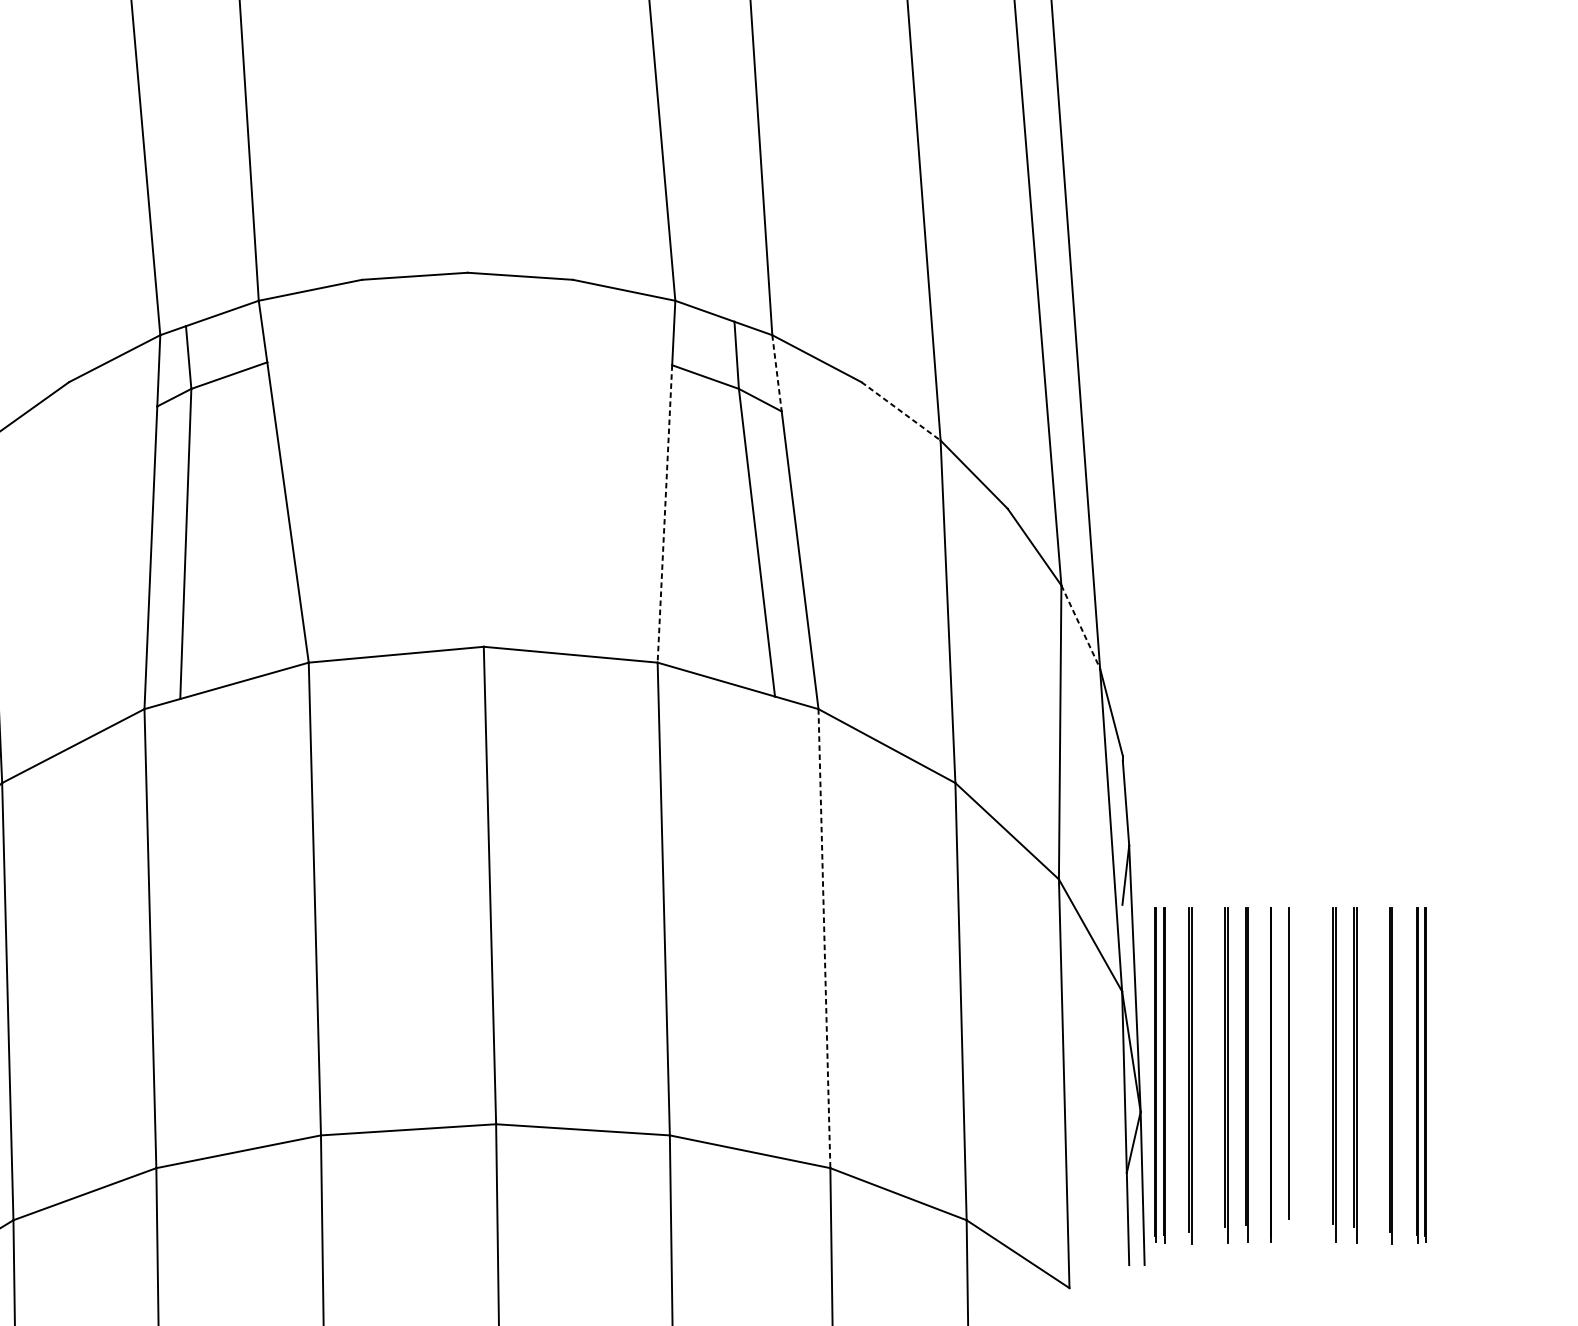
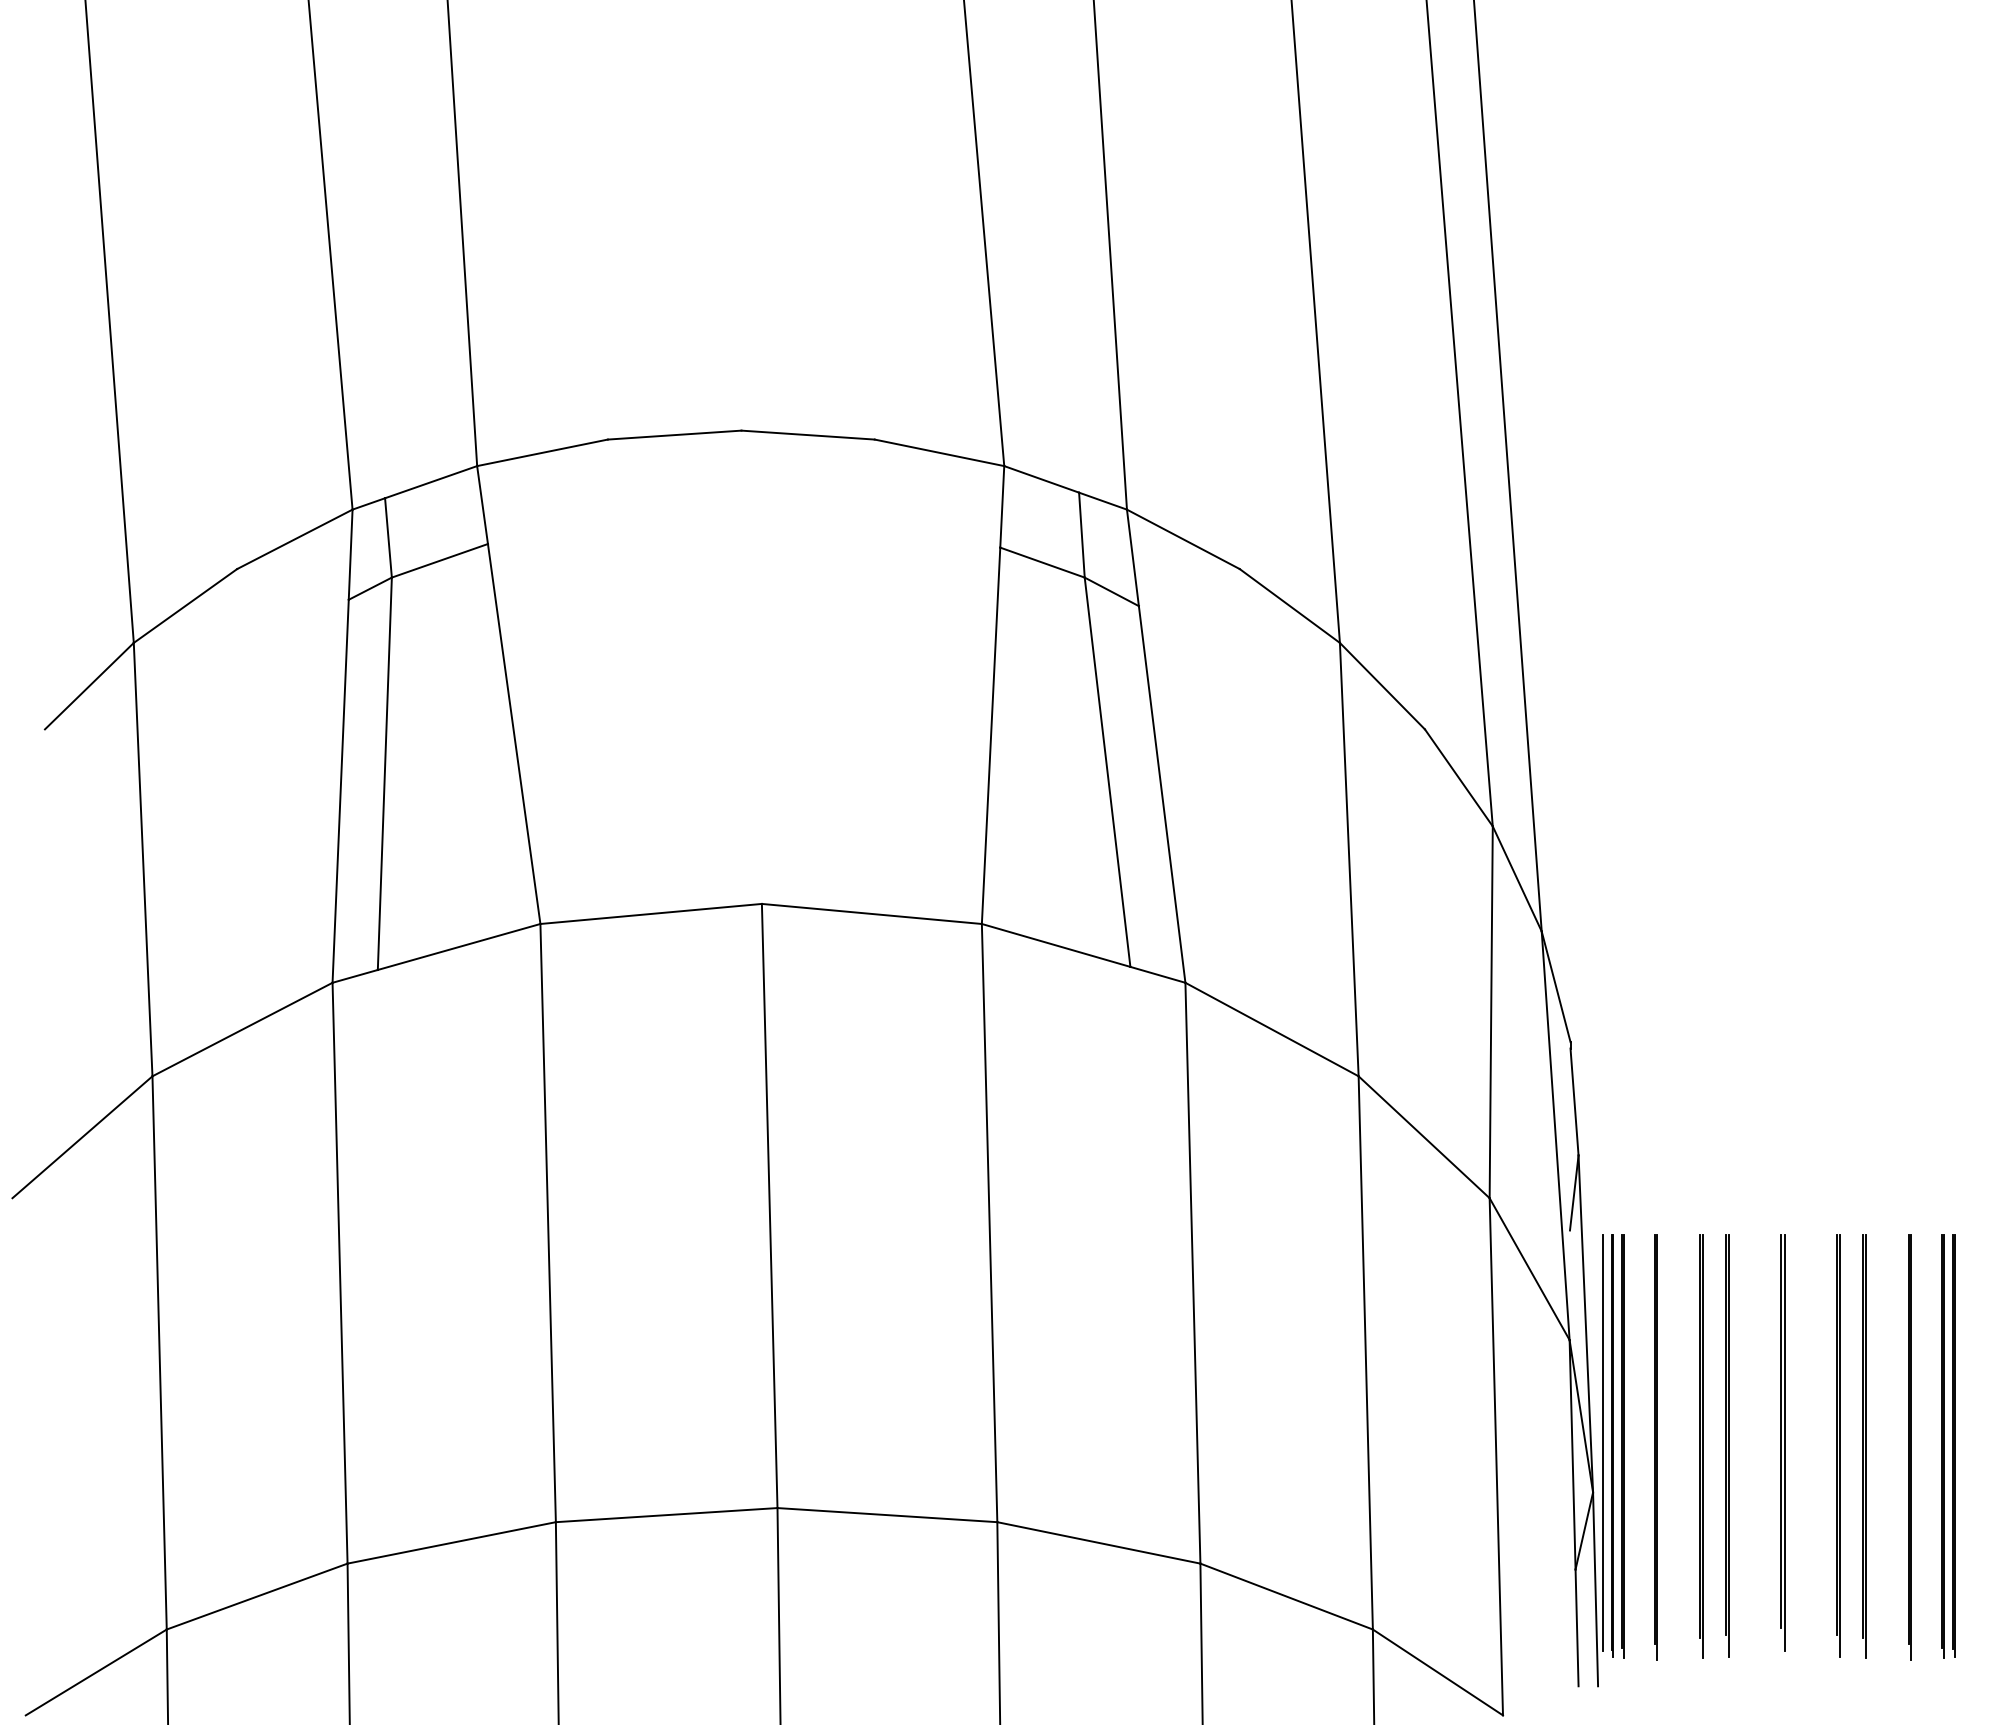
line: (776, 373) -> (1132, 557), dashed -> solid
line: (901, 411) -> (1290, 606), dashed -> solid
line: (665, 514) -> (991, 736), dashed -> solid
line: (1080, 626) -> (1517, 878), dashed -> solid
line: (824, 938) -> (1192, 1273), dashed -> solid
line: (1148, 1072) -> (1603, 1442), added
line: (1291, 1072) -> (1784, 1442), added
line: (1270, 1074) -> (1757, 1445), removed

